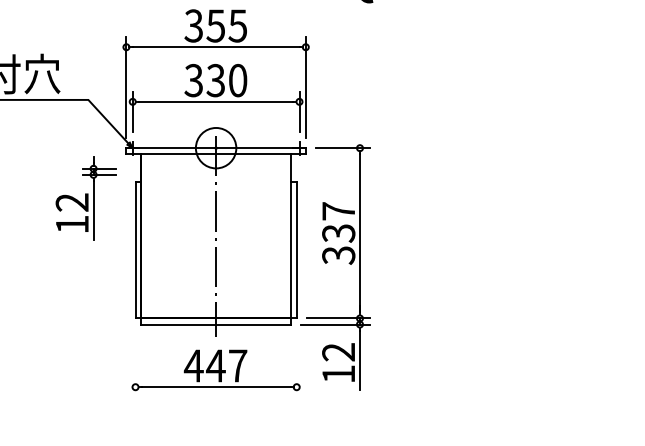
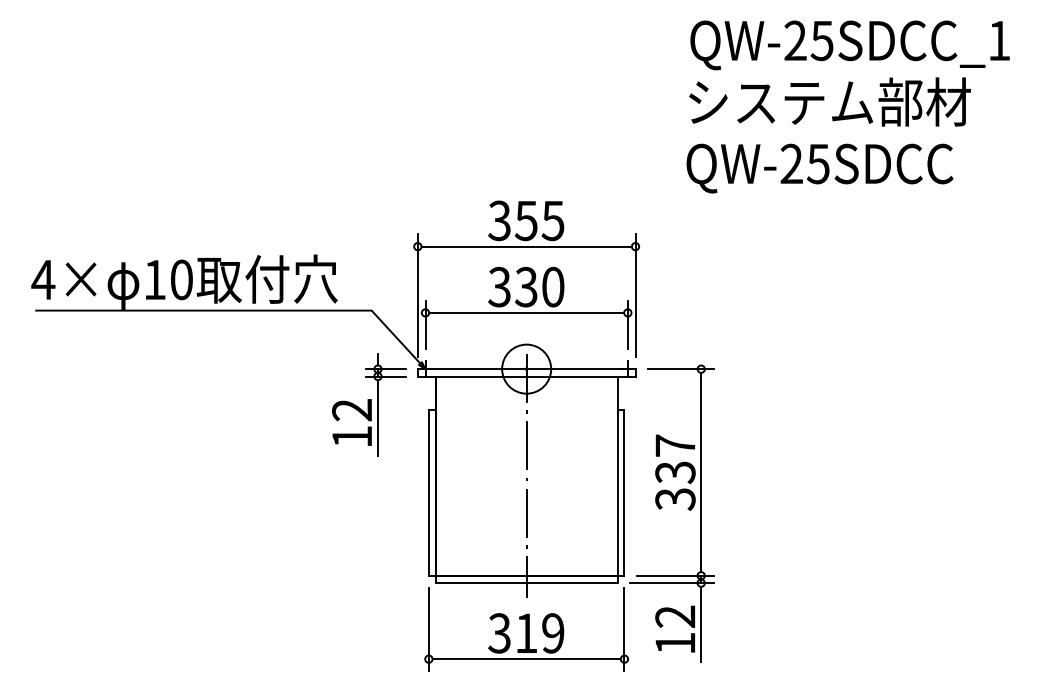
part: (86, 197) -> (369, 404), moved
line: (135, 362) -> (428, 629), added
line: (296, 362) -> (624, 629), added
text: (215, 366) -> (525, 633), 447 -> 319

